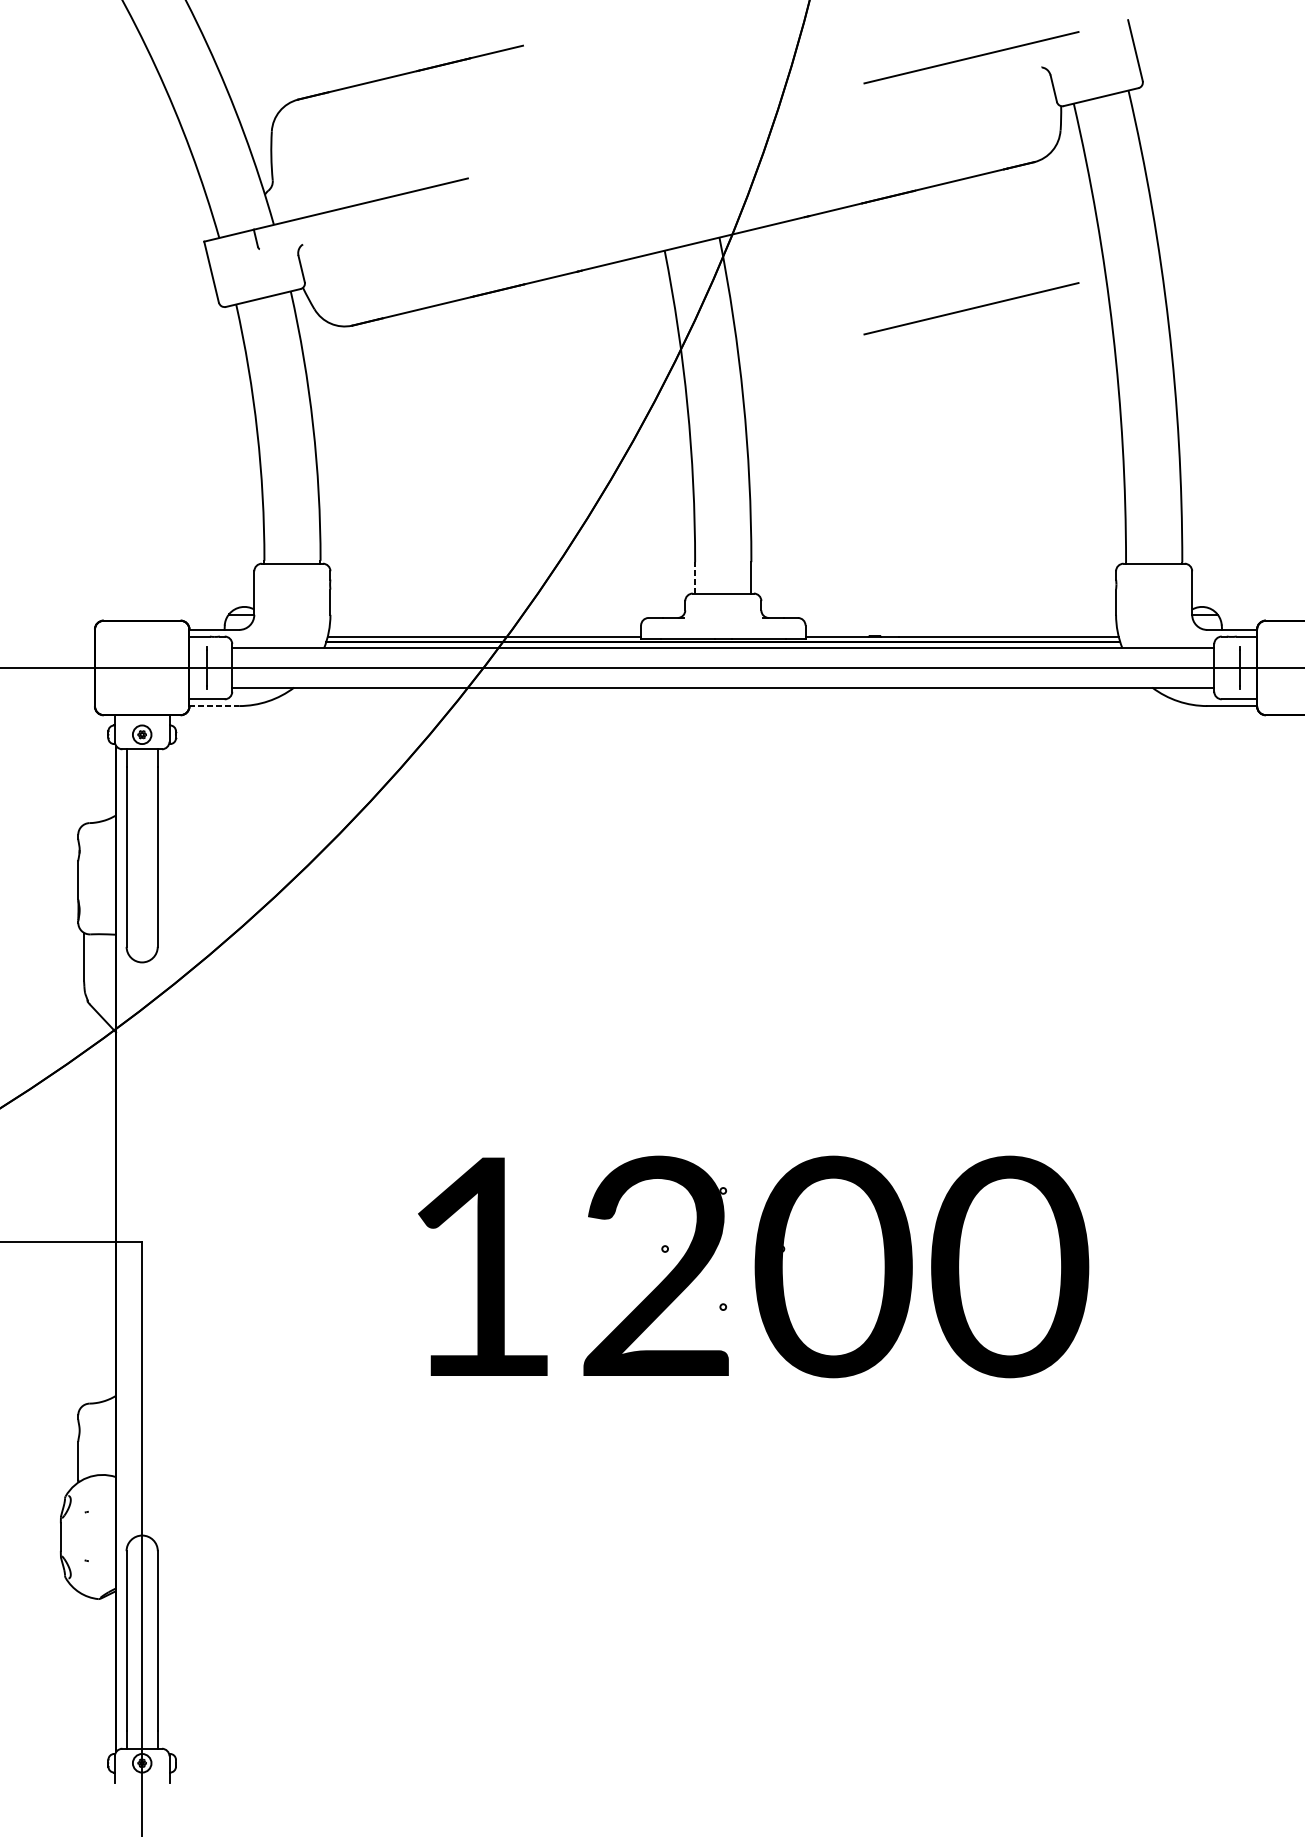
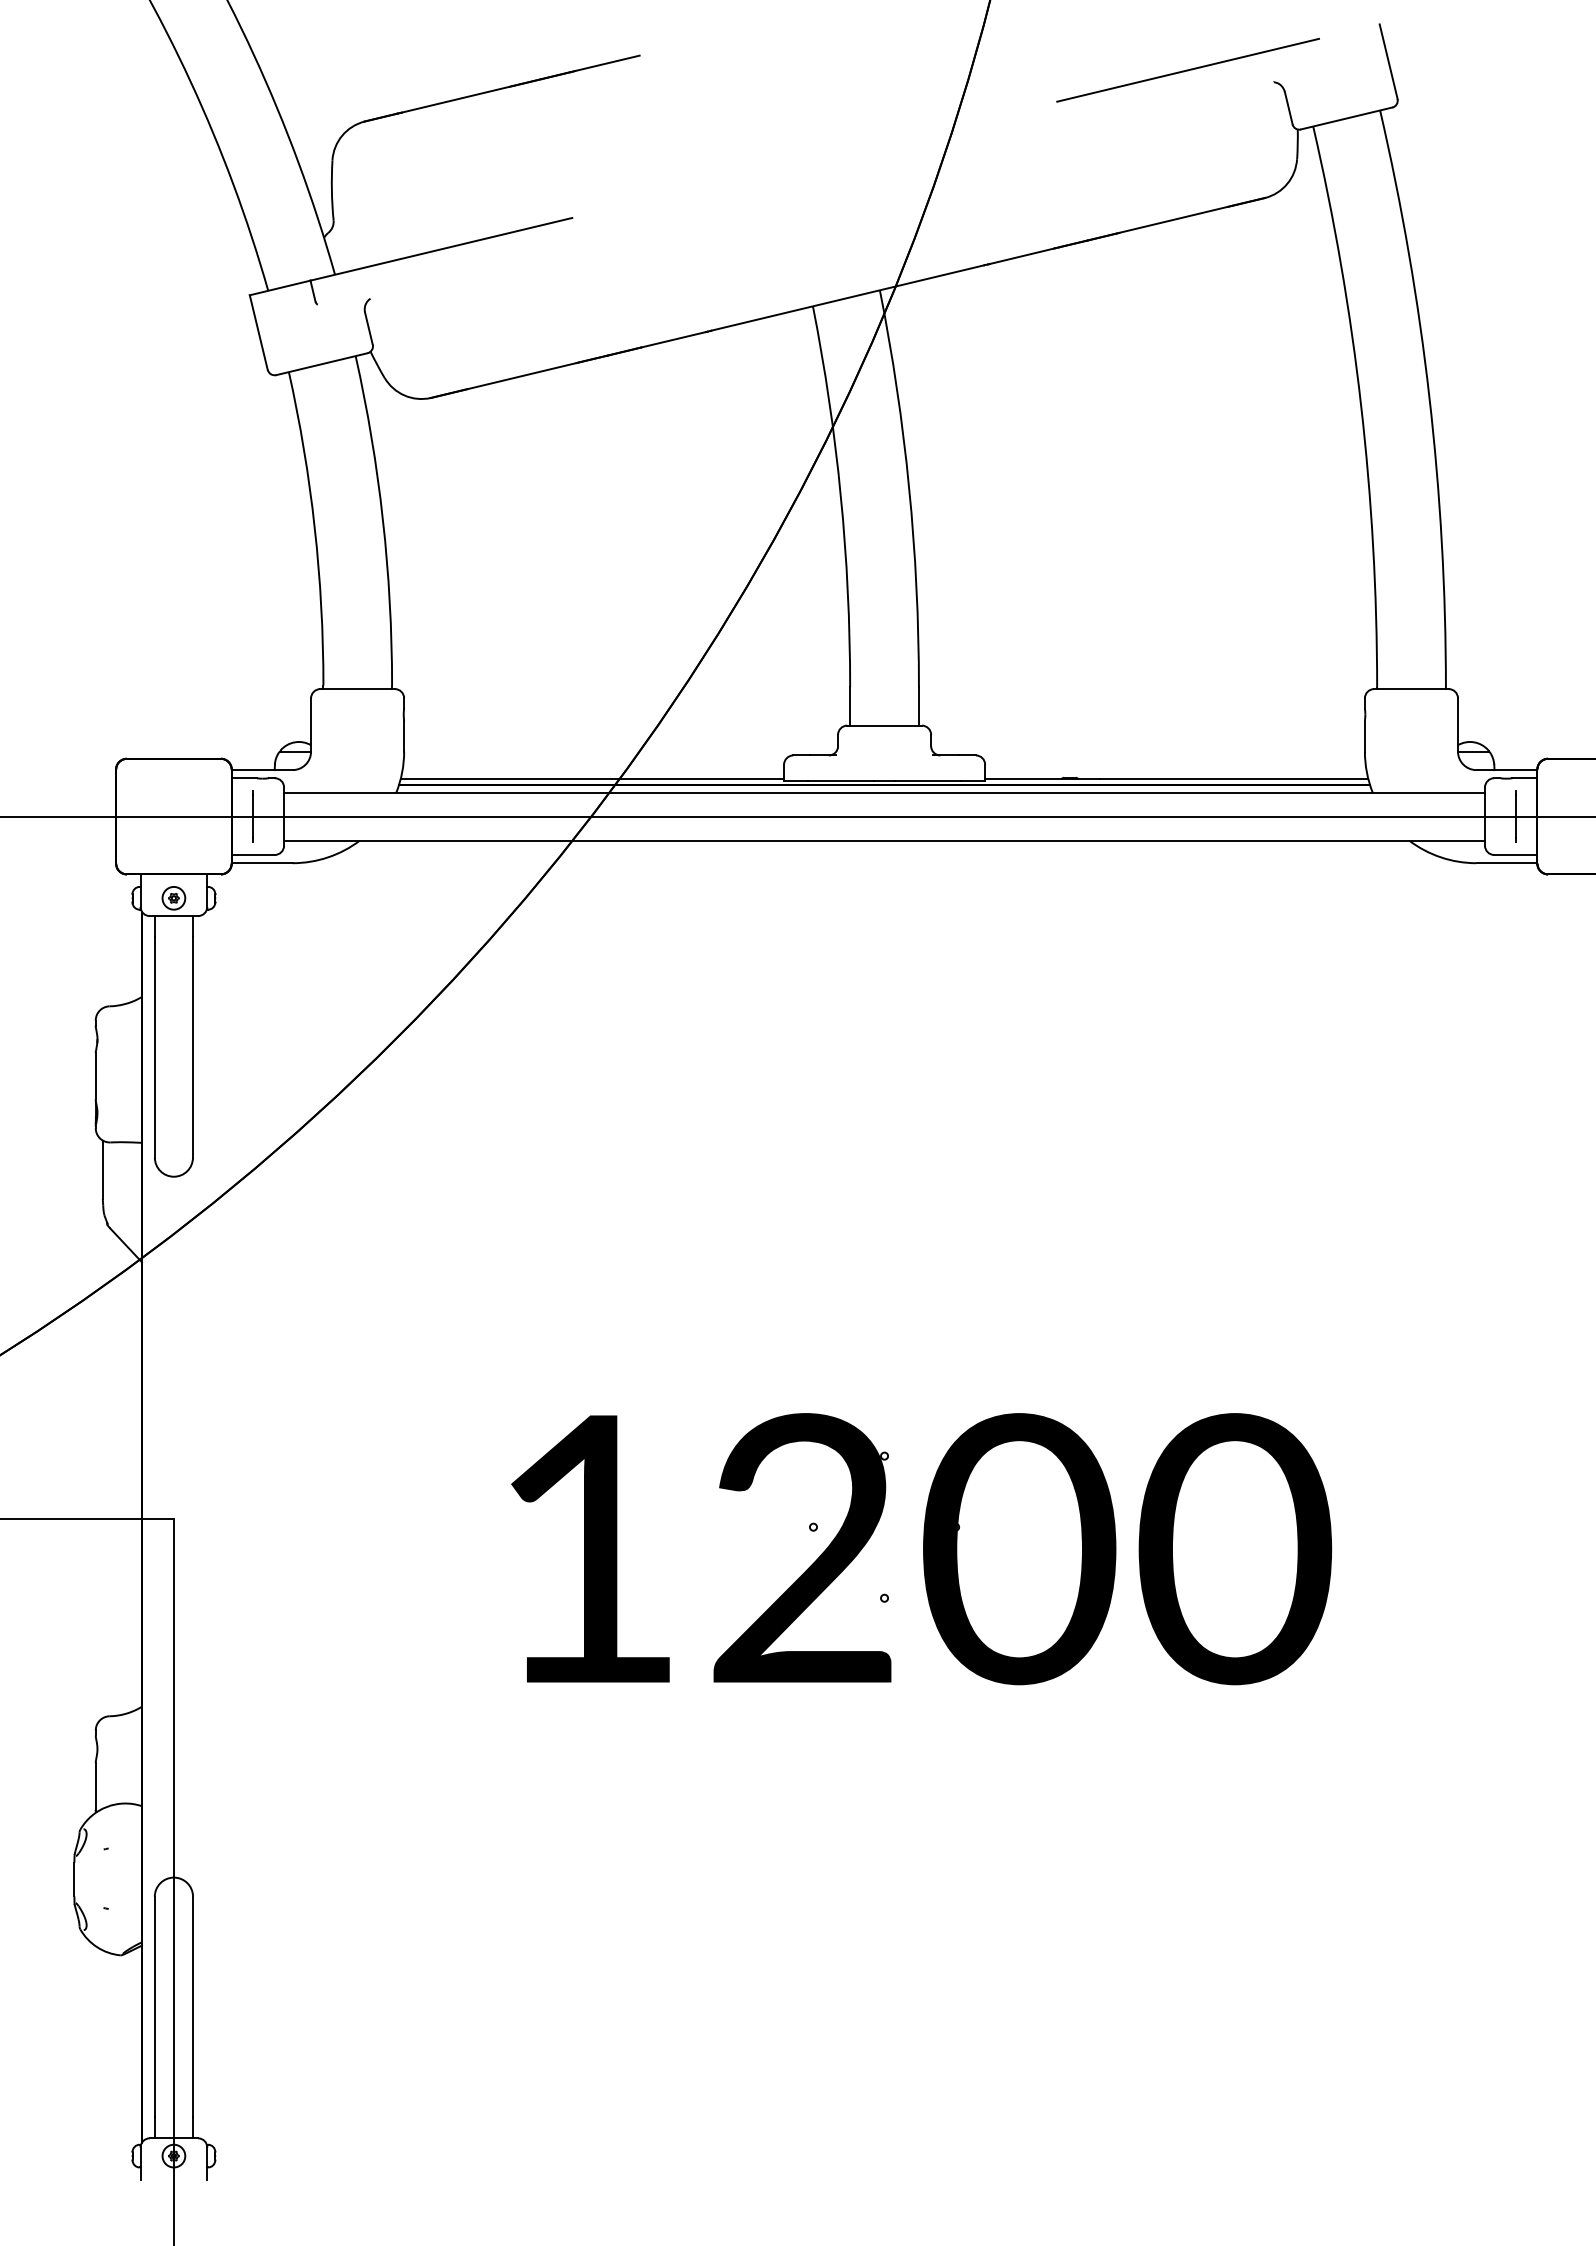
line: (970, 308) -> (1187, 376), removed
line: (695, 577) -> (850, 705), dashed -> solid
line: (214, 706) -> (262, 863), dashed -> solid

